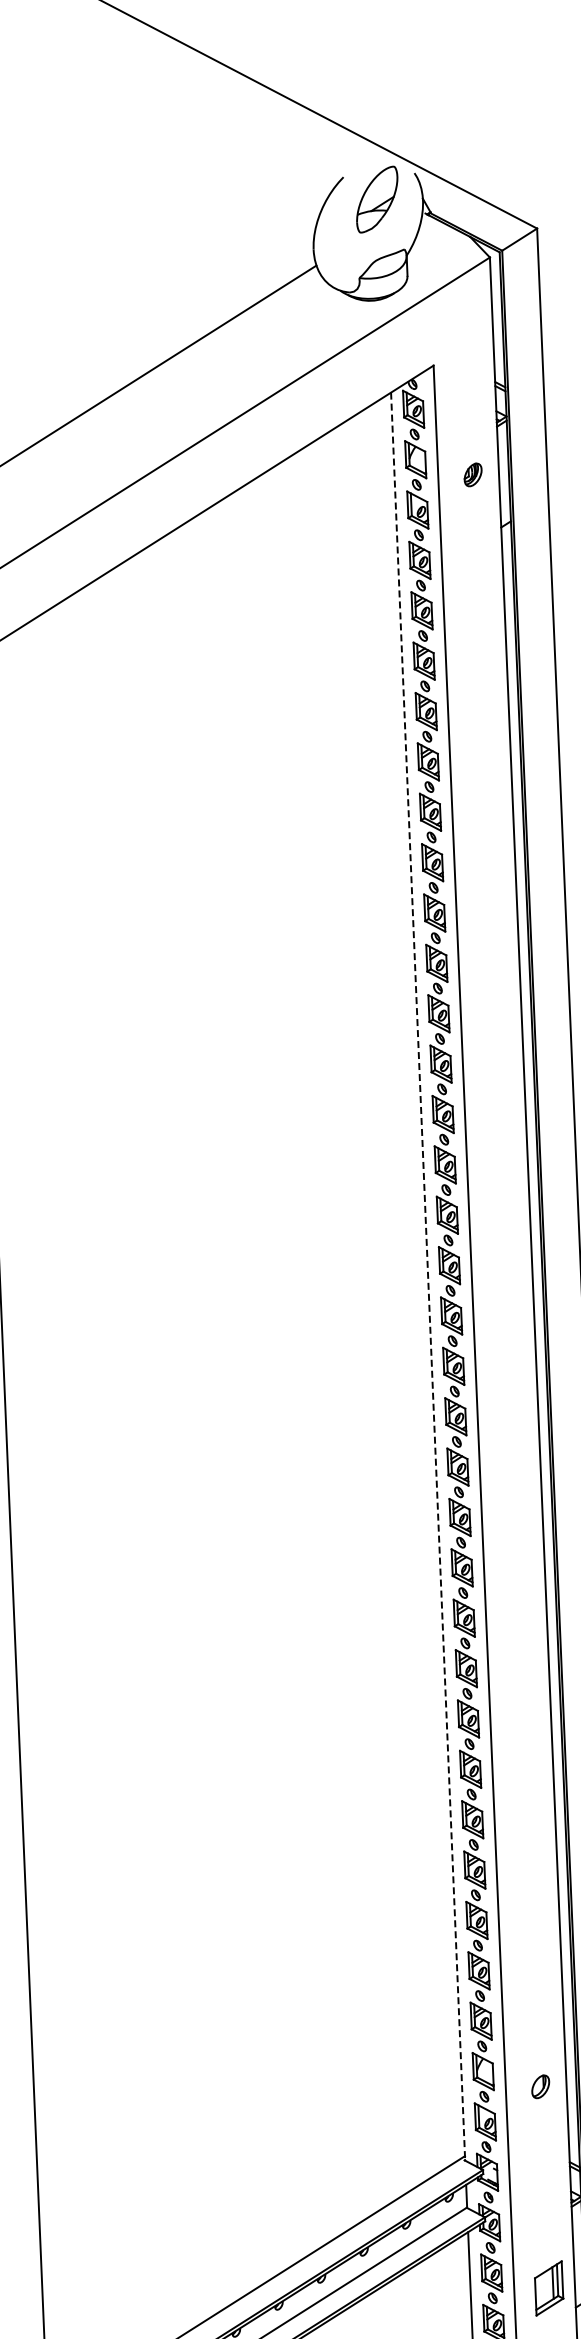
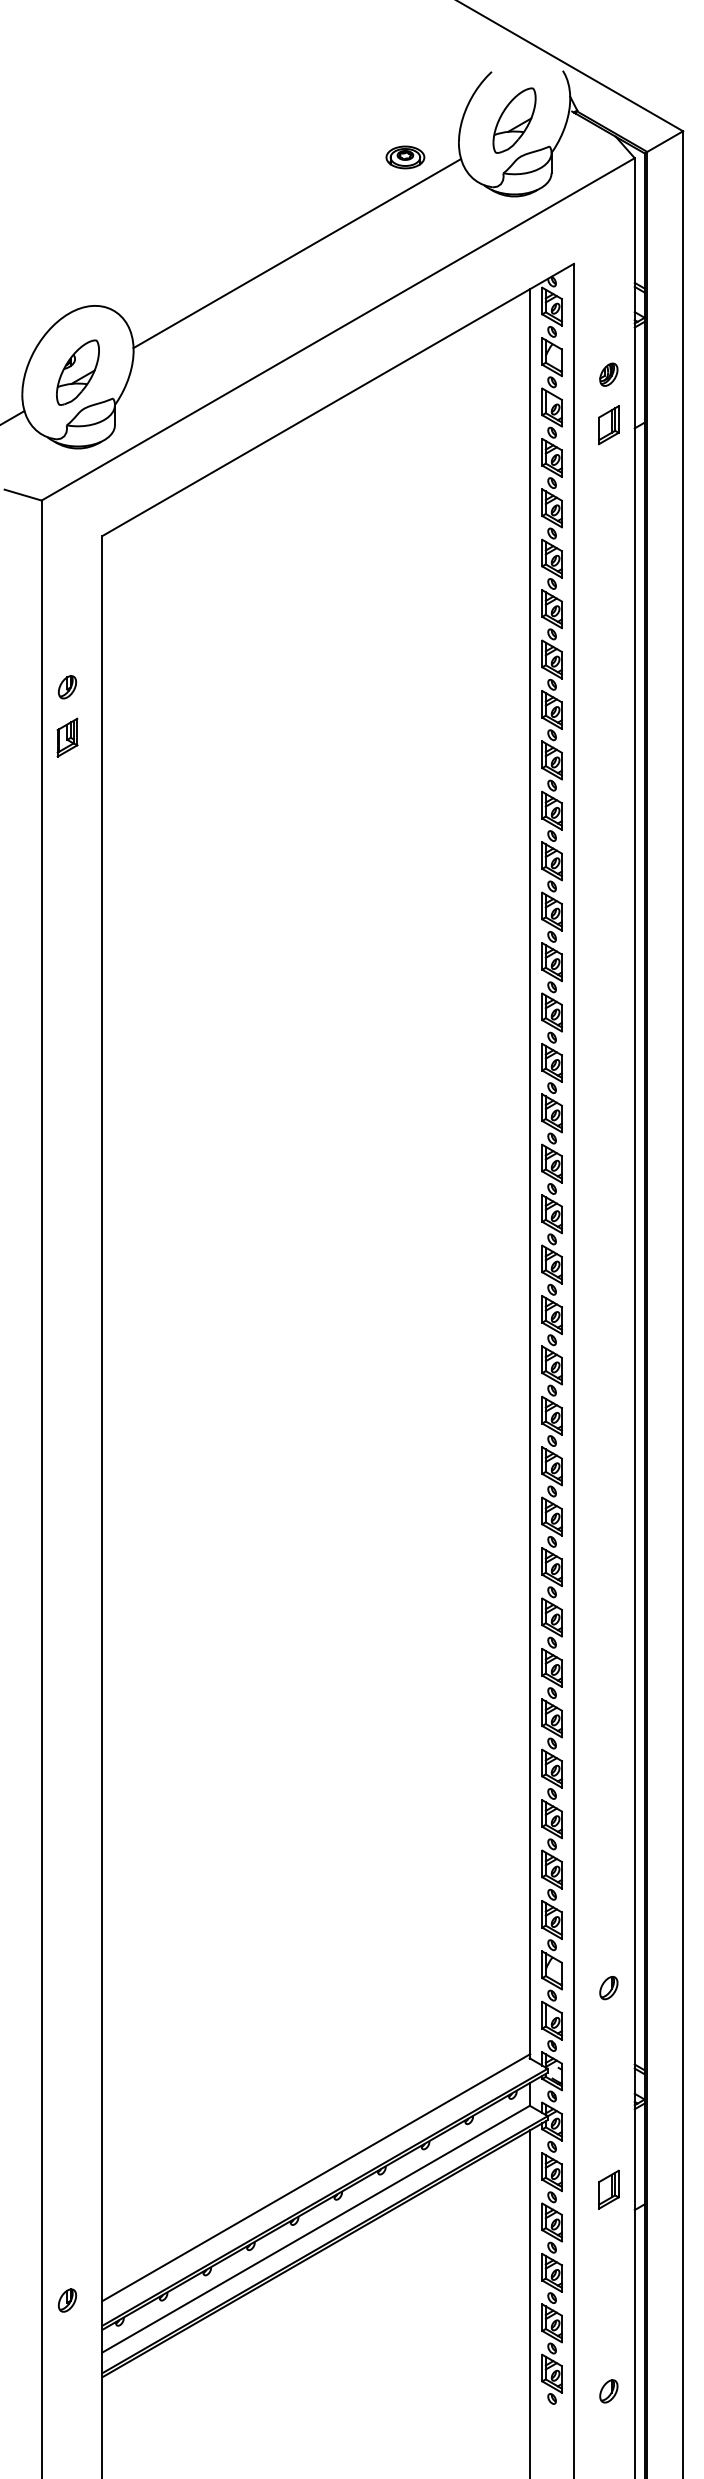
part: (377, 199) -> (514, 120), moved
part: (260, 266) -> (405, 157), added
part: (474, 525) -> (608, 425), added
line: (428, 1276) -> (530, 1173), dashed -> solid
part: (548, 2288) -> (608, 2189), size x0.71

